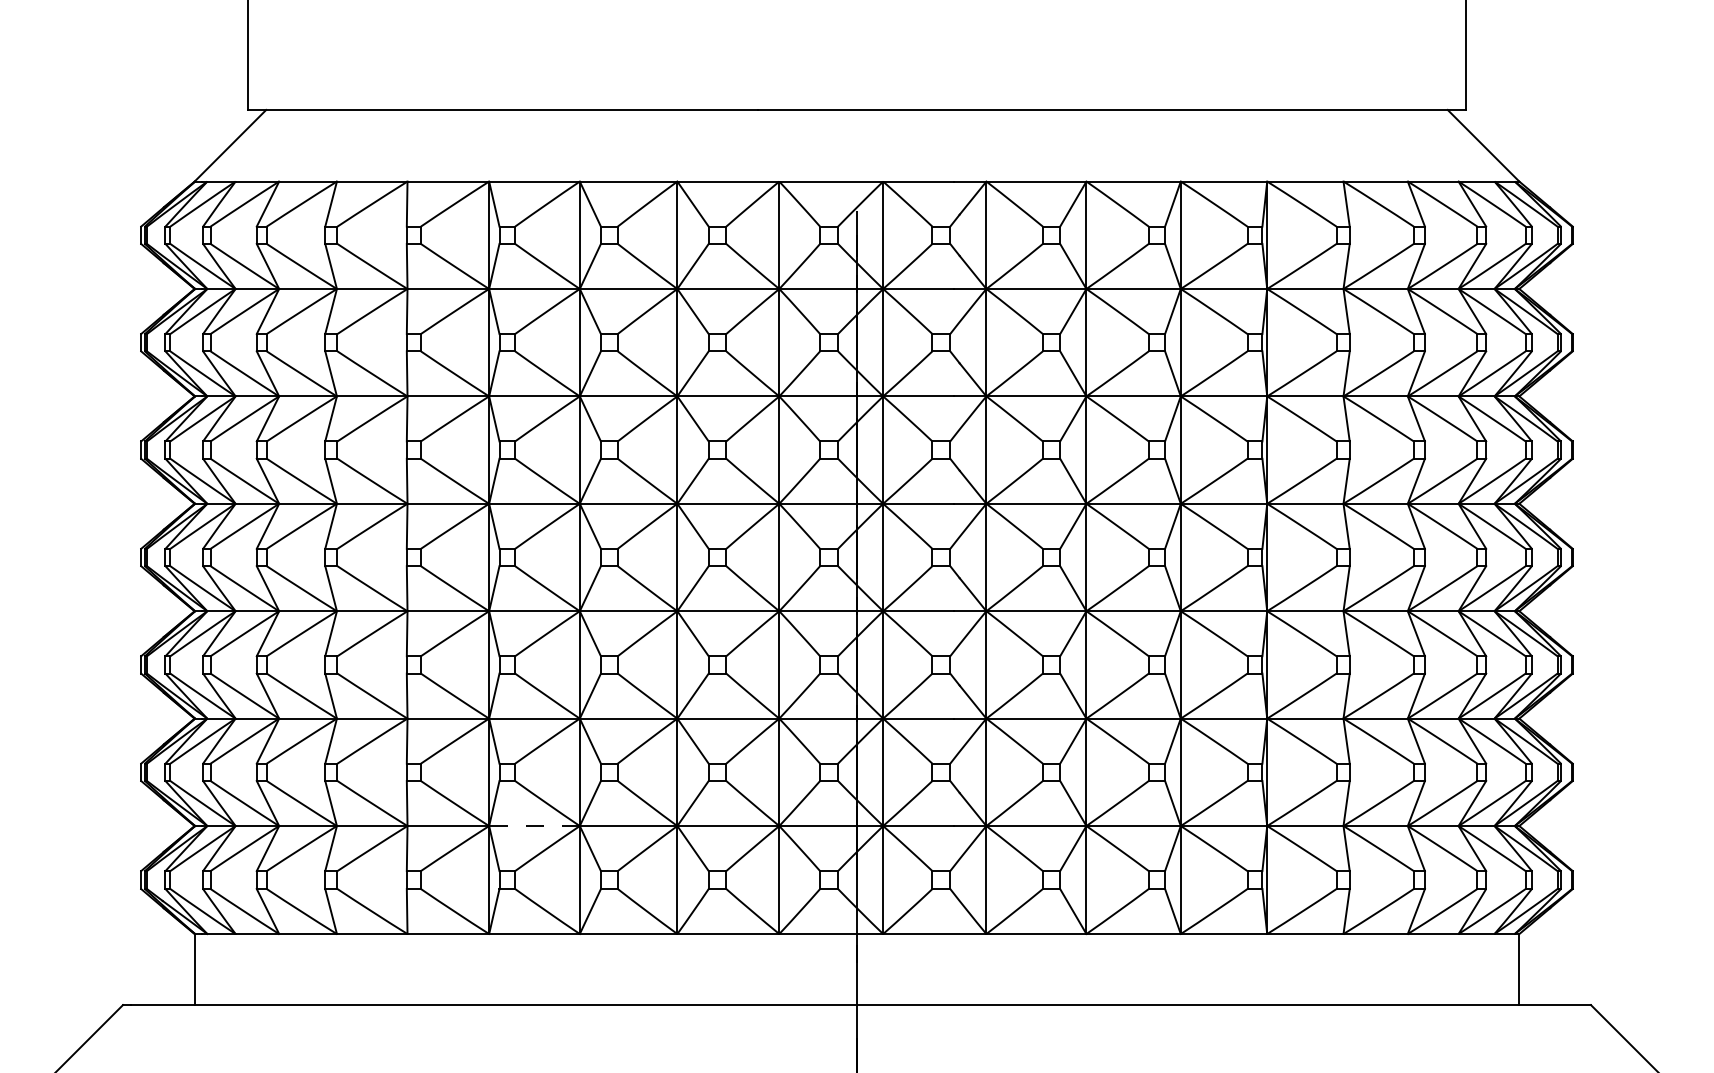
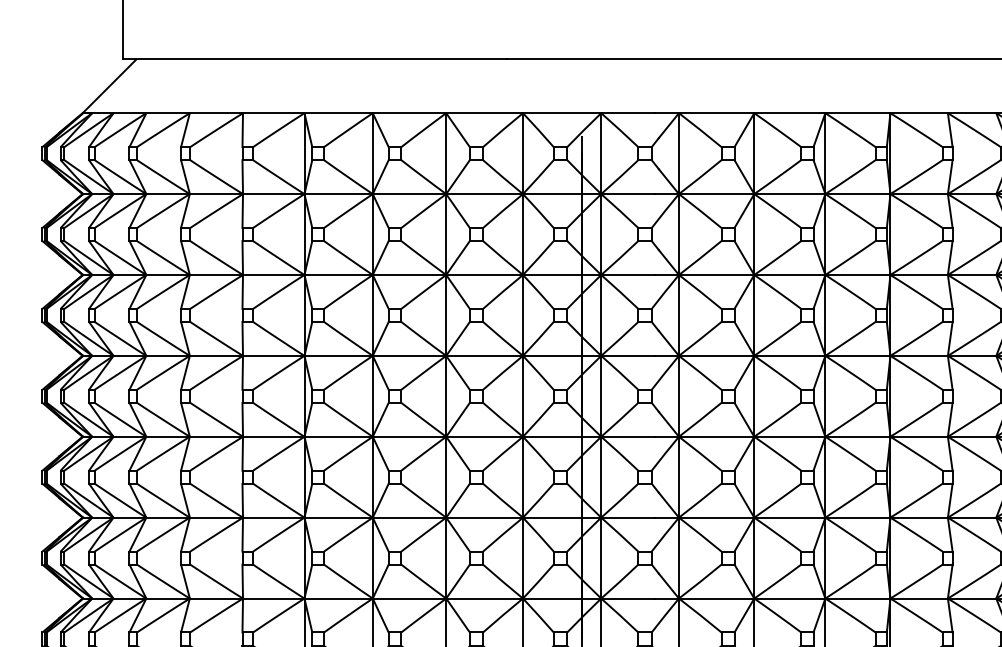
line: (534, 826) -> (338, 598), dashed -> solid

